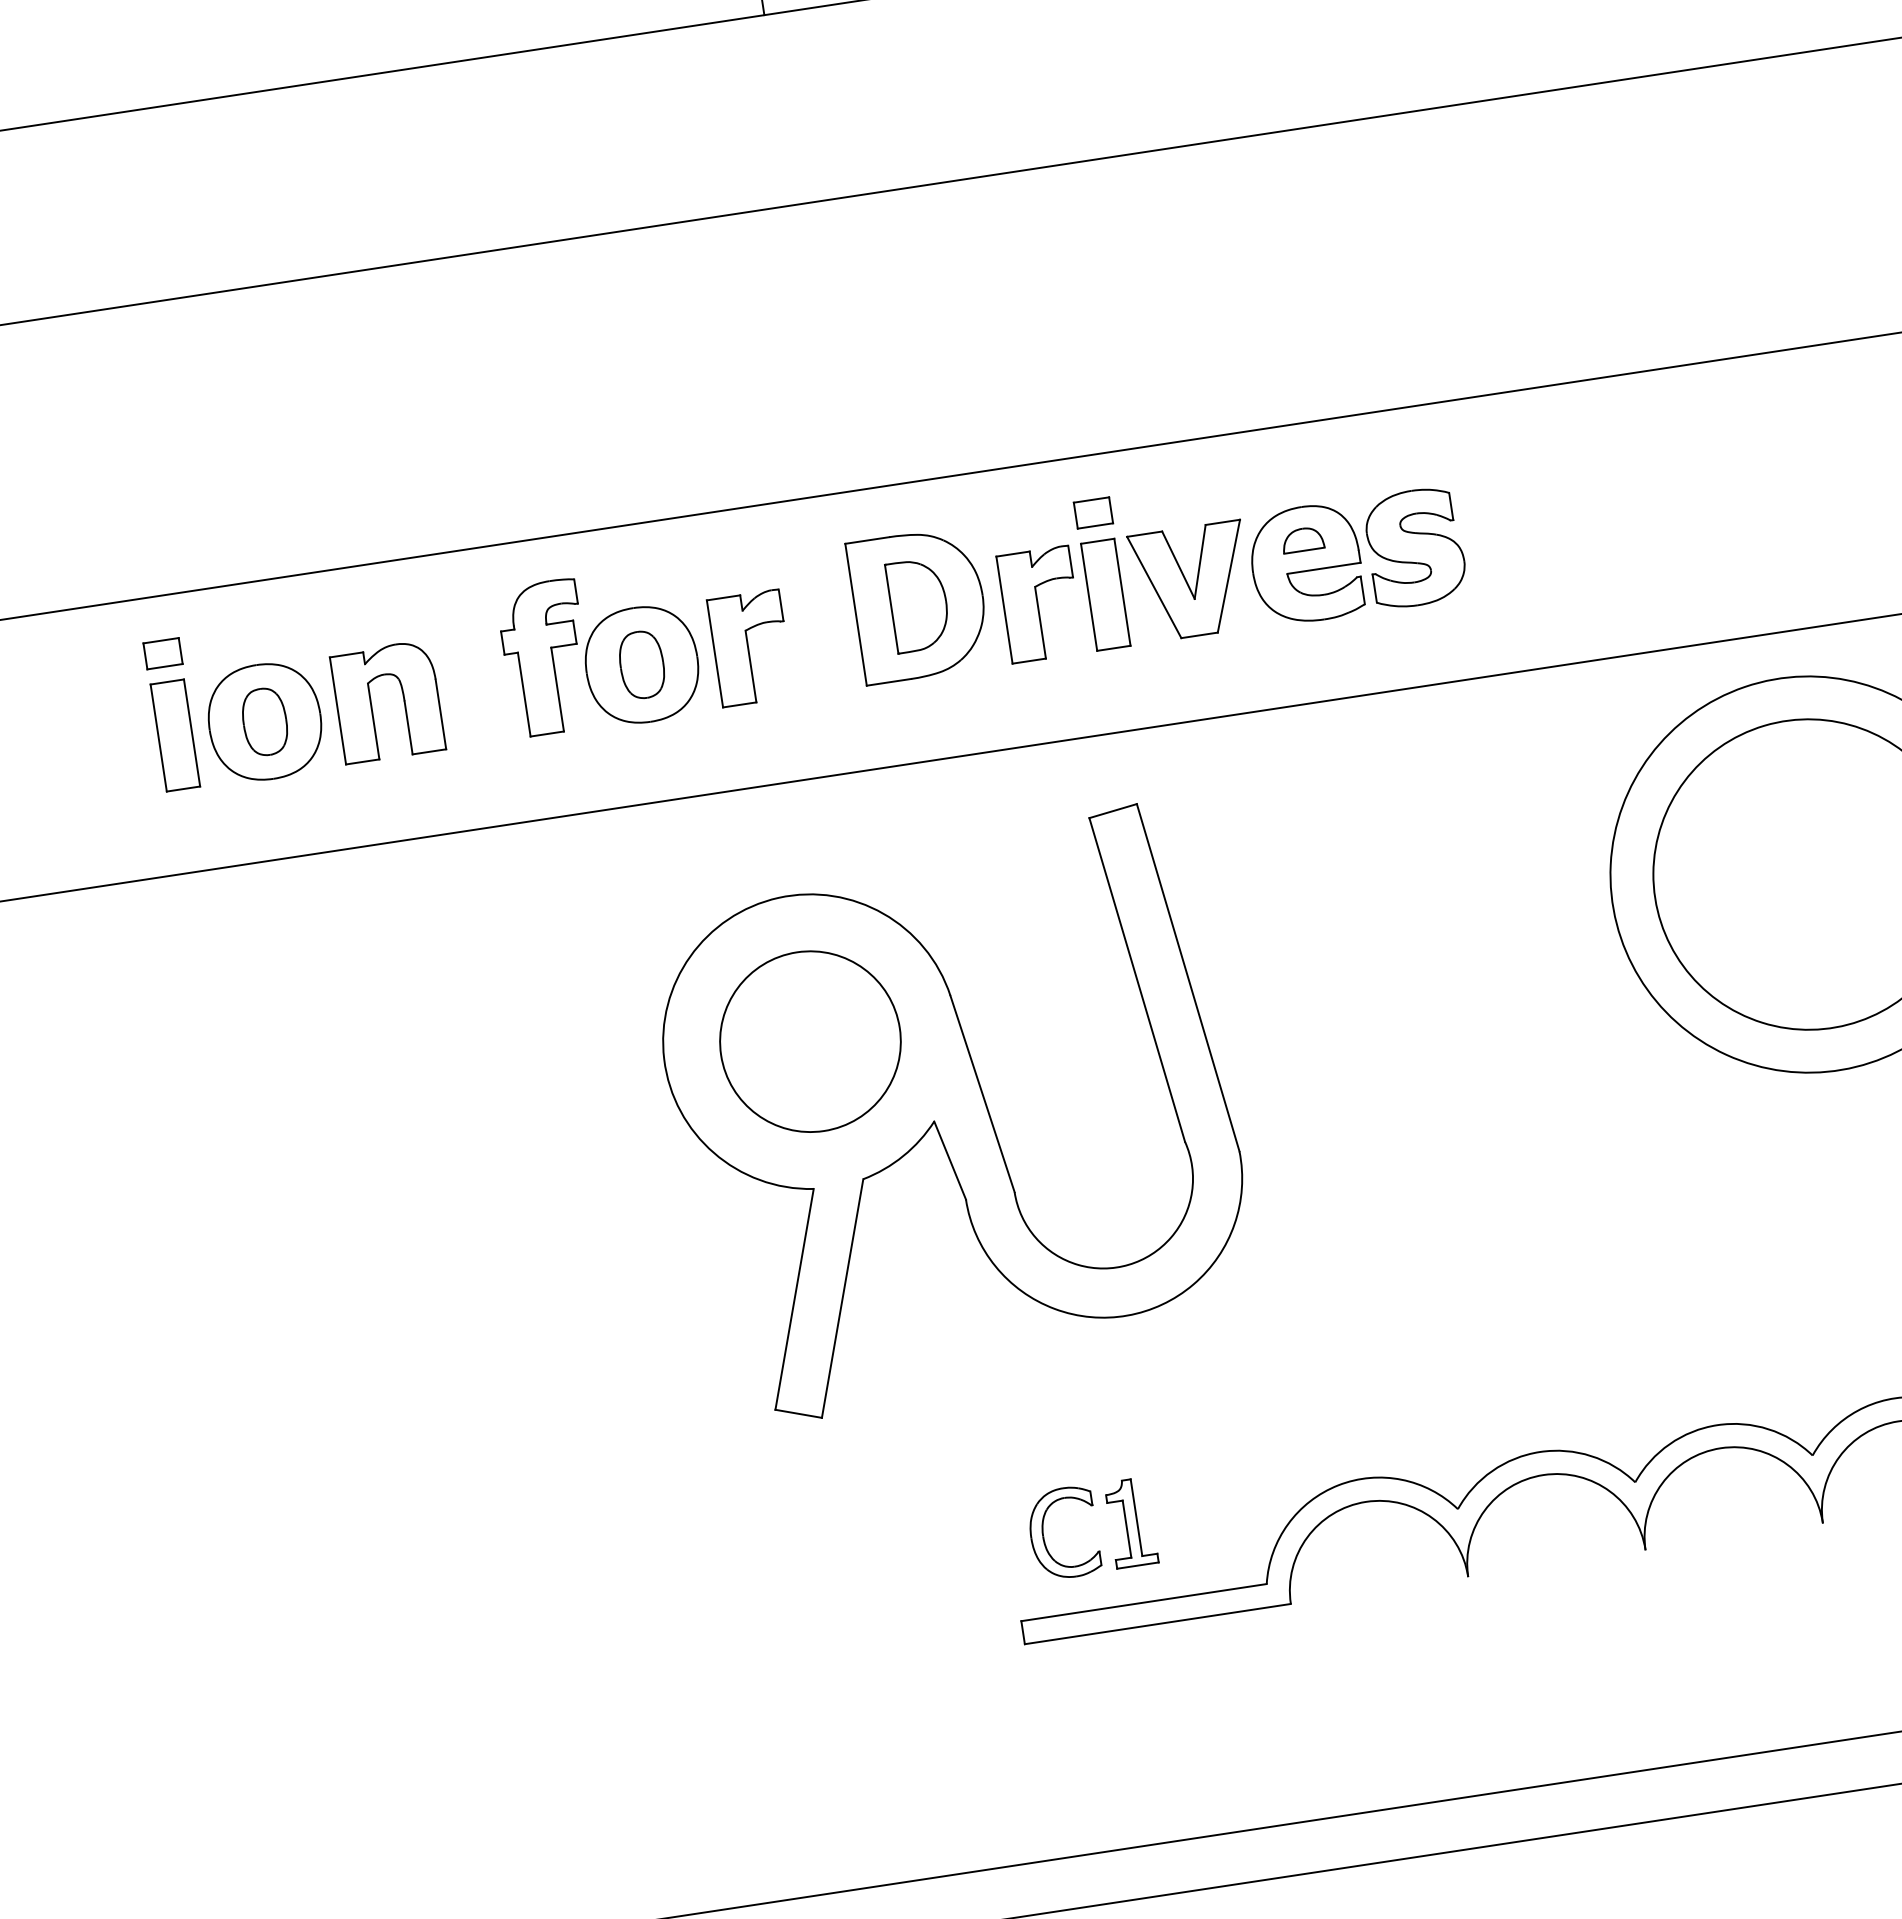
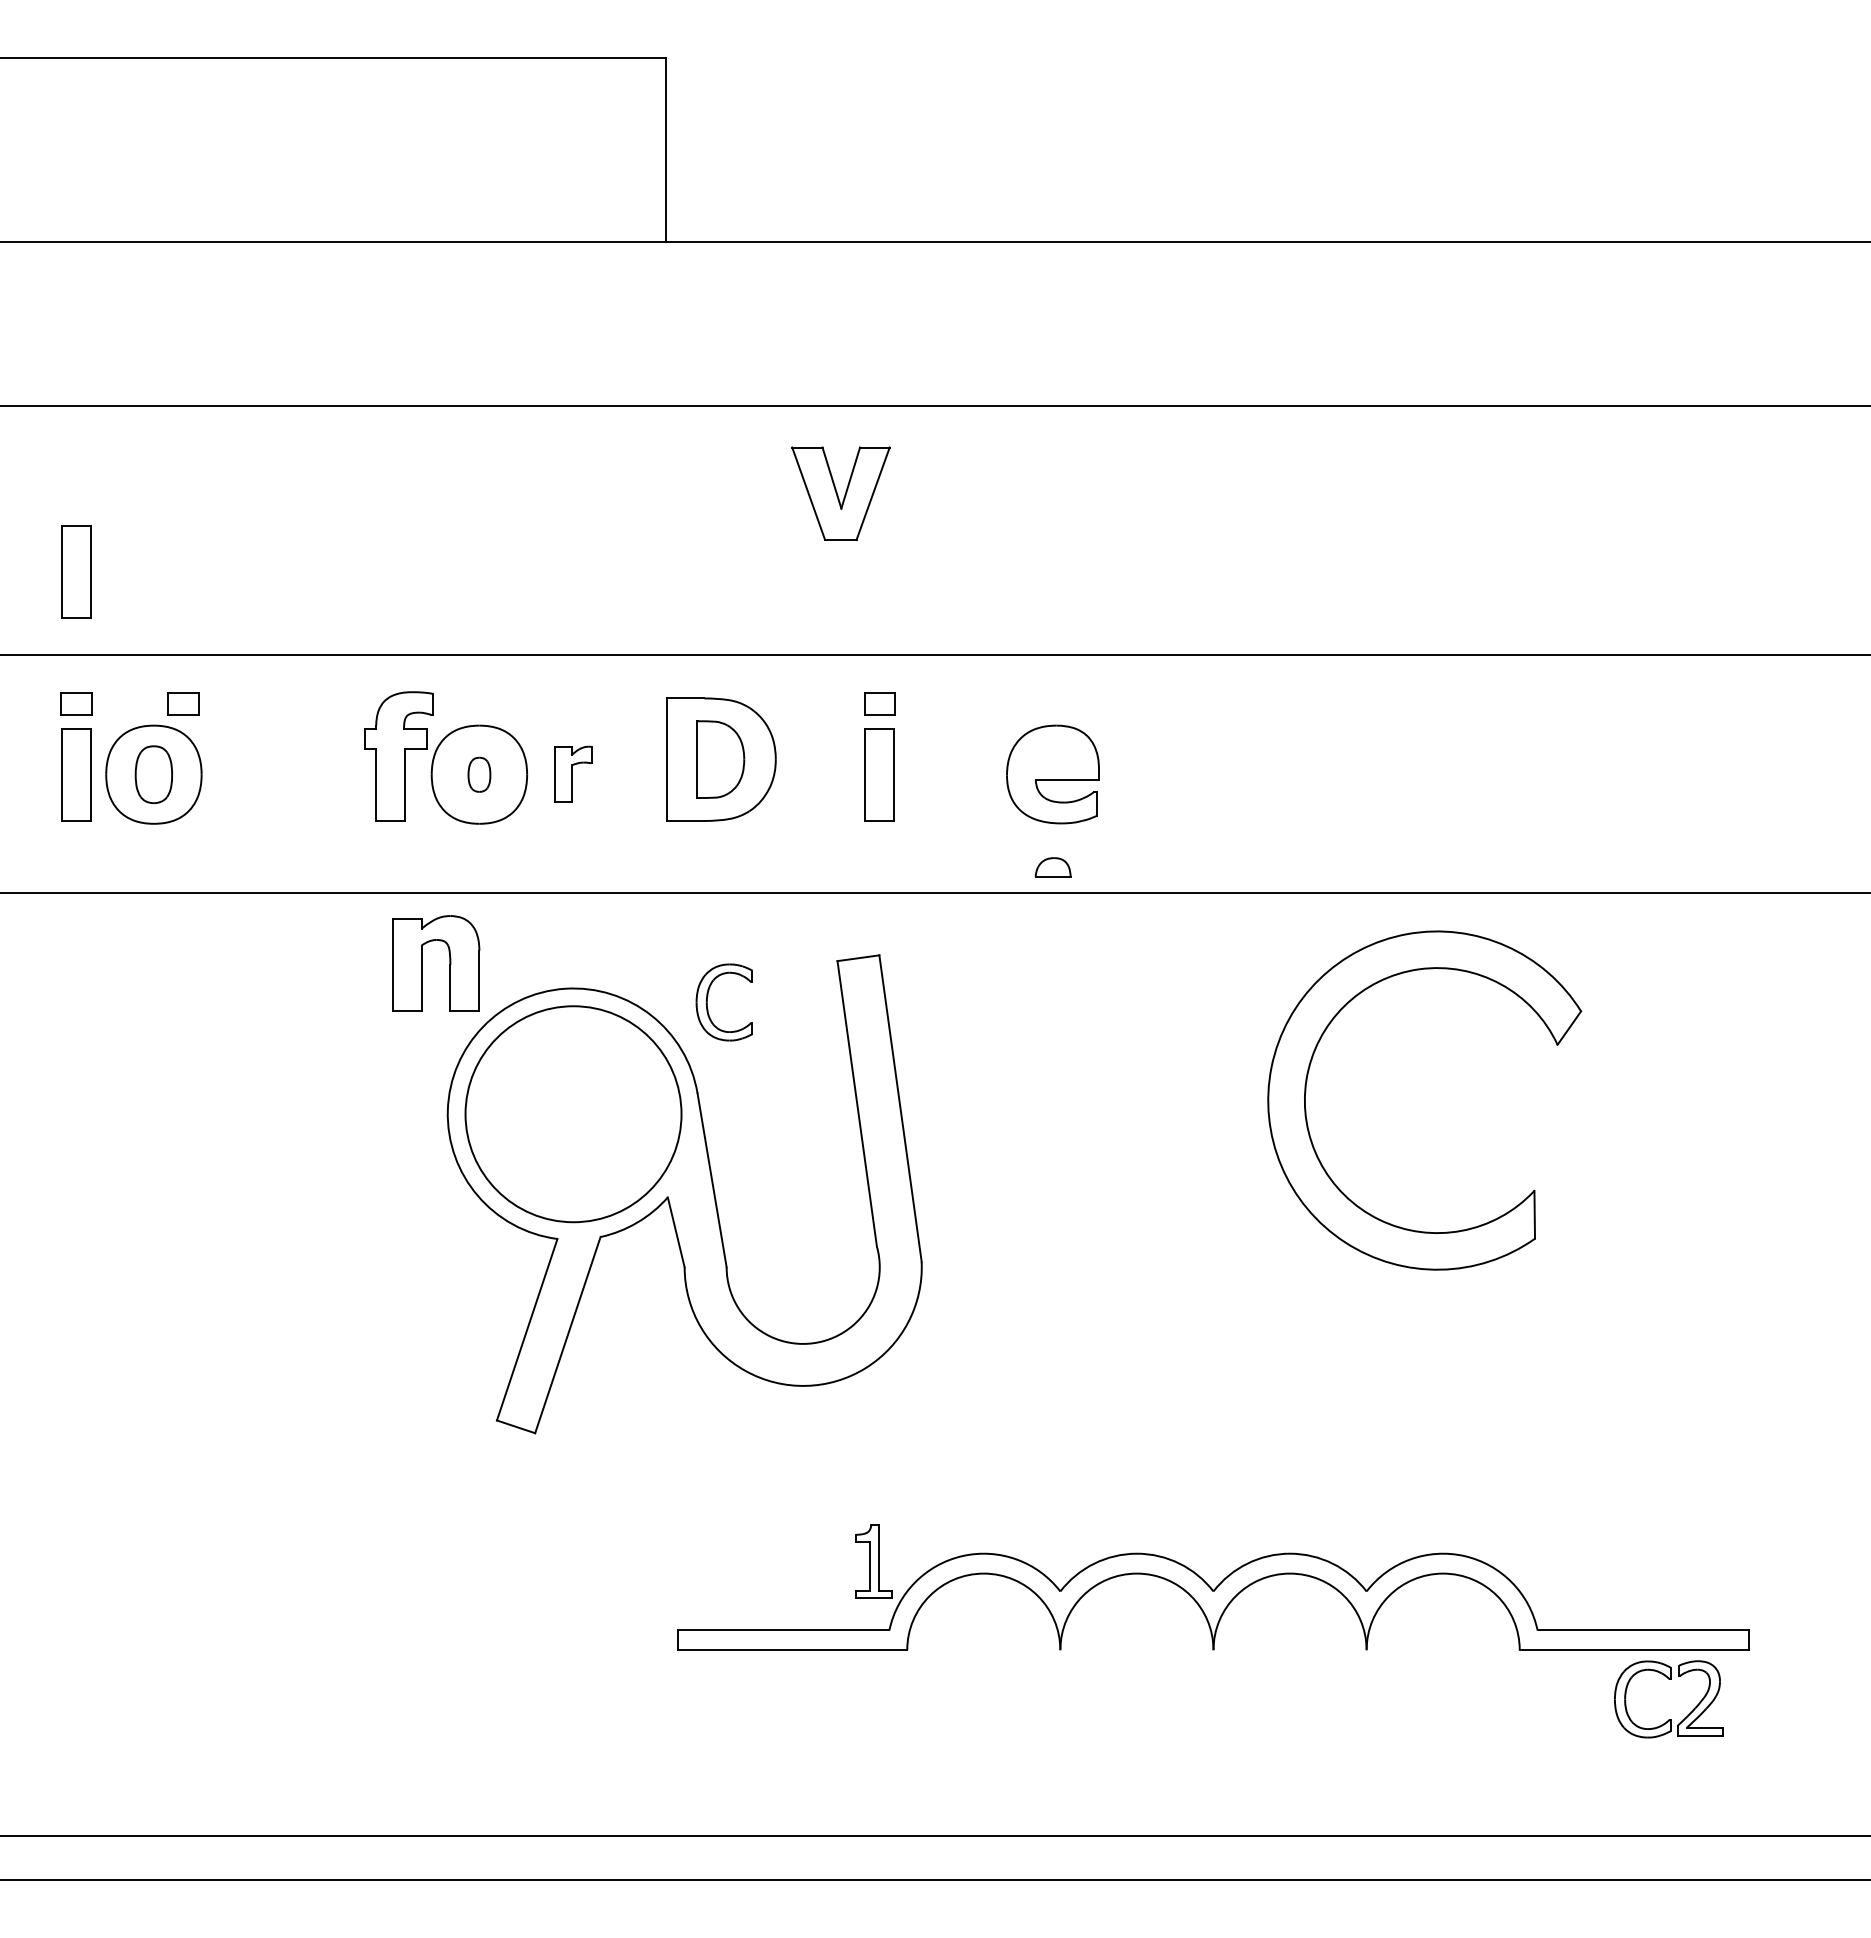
part: (139, 500) -> (76, 571), added
part: (1302, 539) -> (1052, 867), moved
part: (1415, 547) -> (1147, 774), removed
part: (1191, 581) -> (840, 493), moved
part: (1039, 604) -> (822, 774), removed
part: (286, 634) -> (183, 703), added
part: (749, 648) -> (572, 774), size x0.6
part: (642, 664) -> (479, 774), size x0.6
part: (403, 699) -> (449, 963), moved
circle: (810, 1042) -> (573, 1114), size x1.4
part: (1130, 1523) -> (873, 1561), moved
part: (1043, 1536) -> (707, 1002), moved

